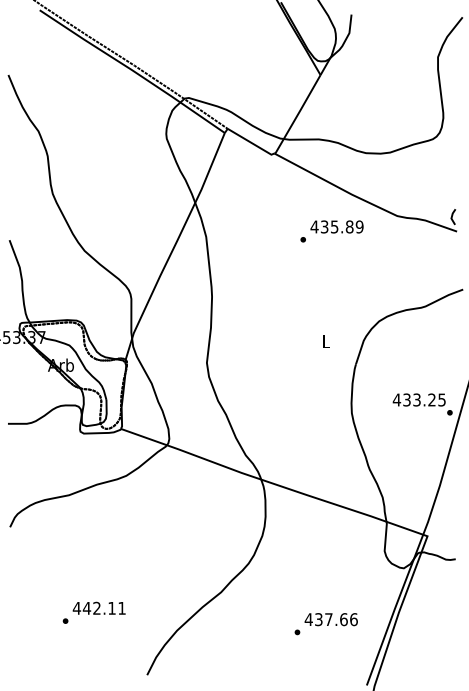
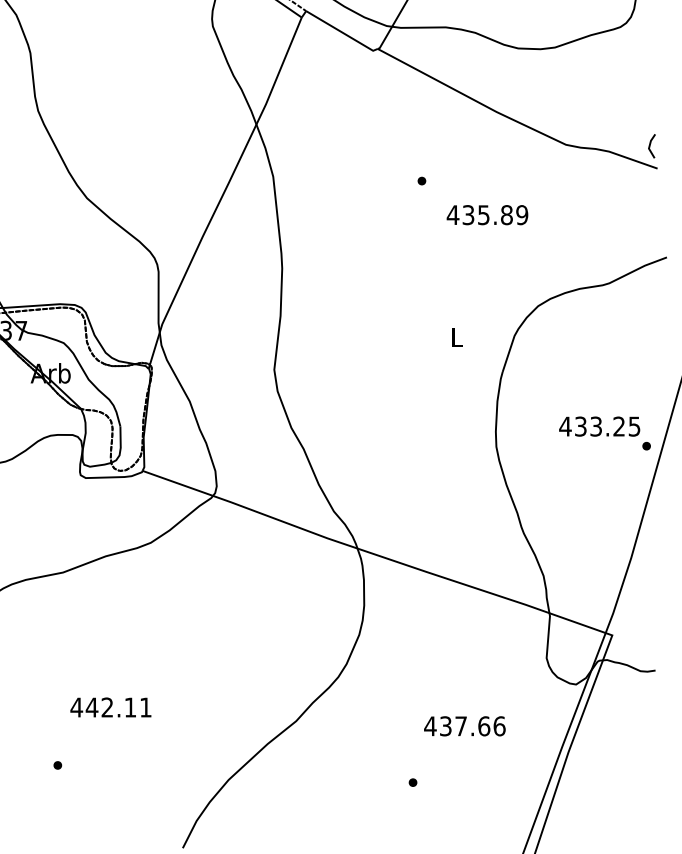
text: (336, 226) -> (486, 214), moved
text: (98, 607) -> (109, 706), moved
text: (330, 619) -> (463, 726), moved

